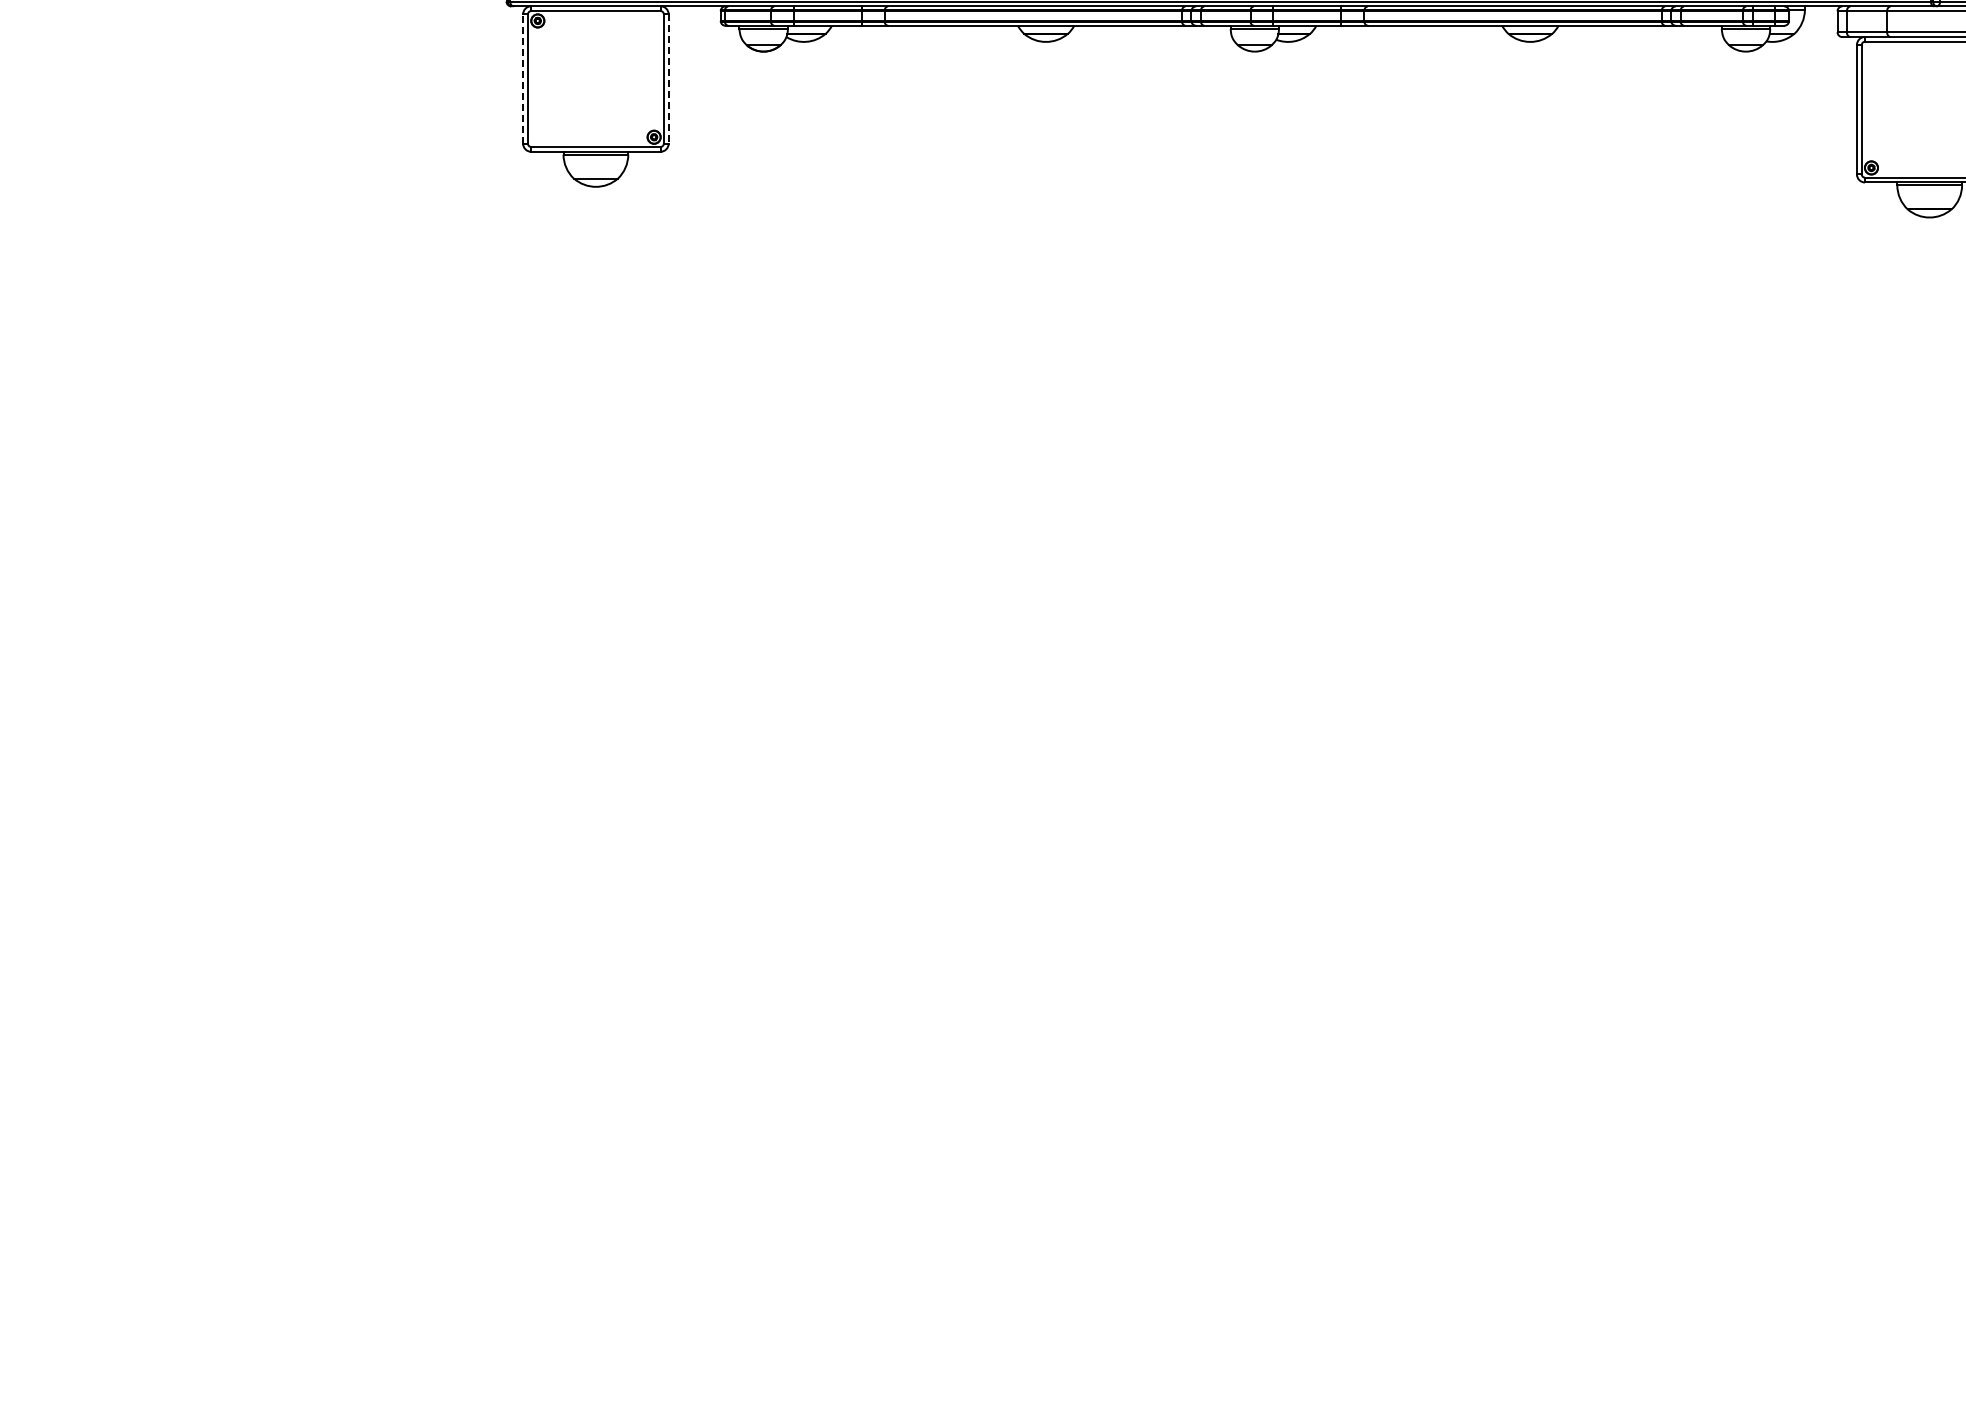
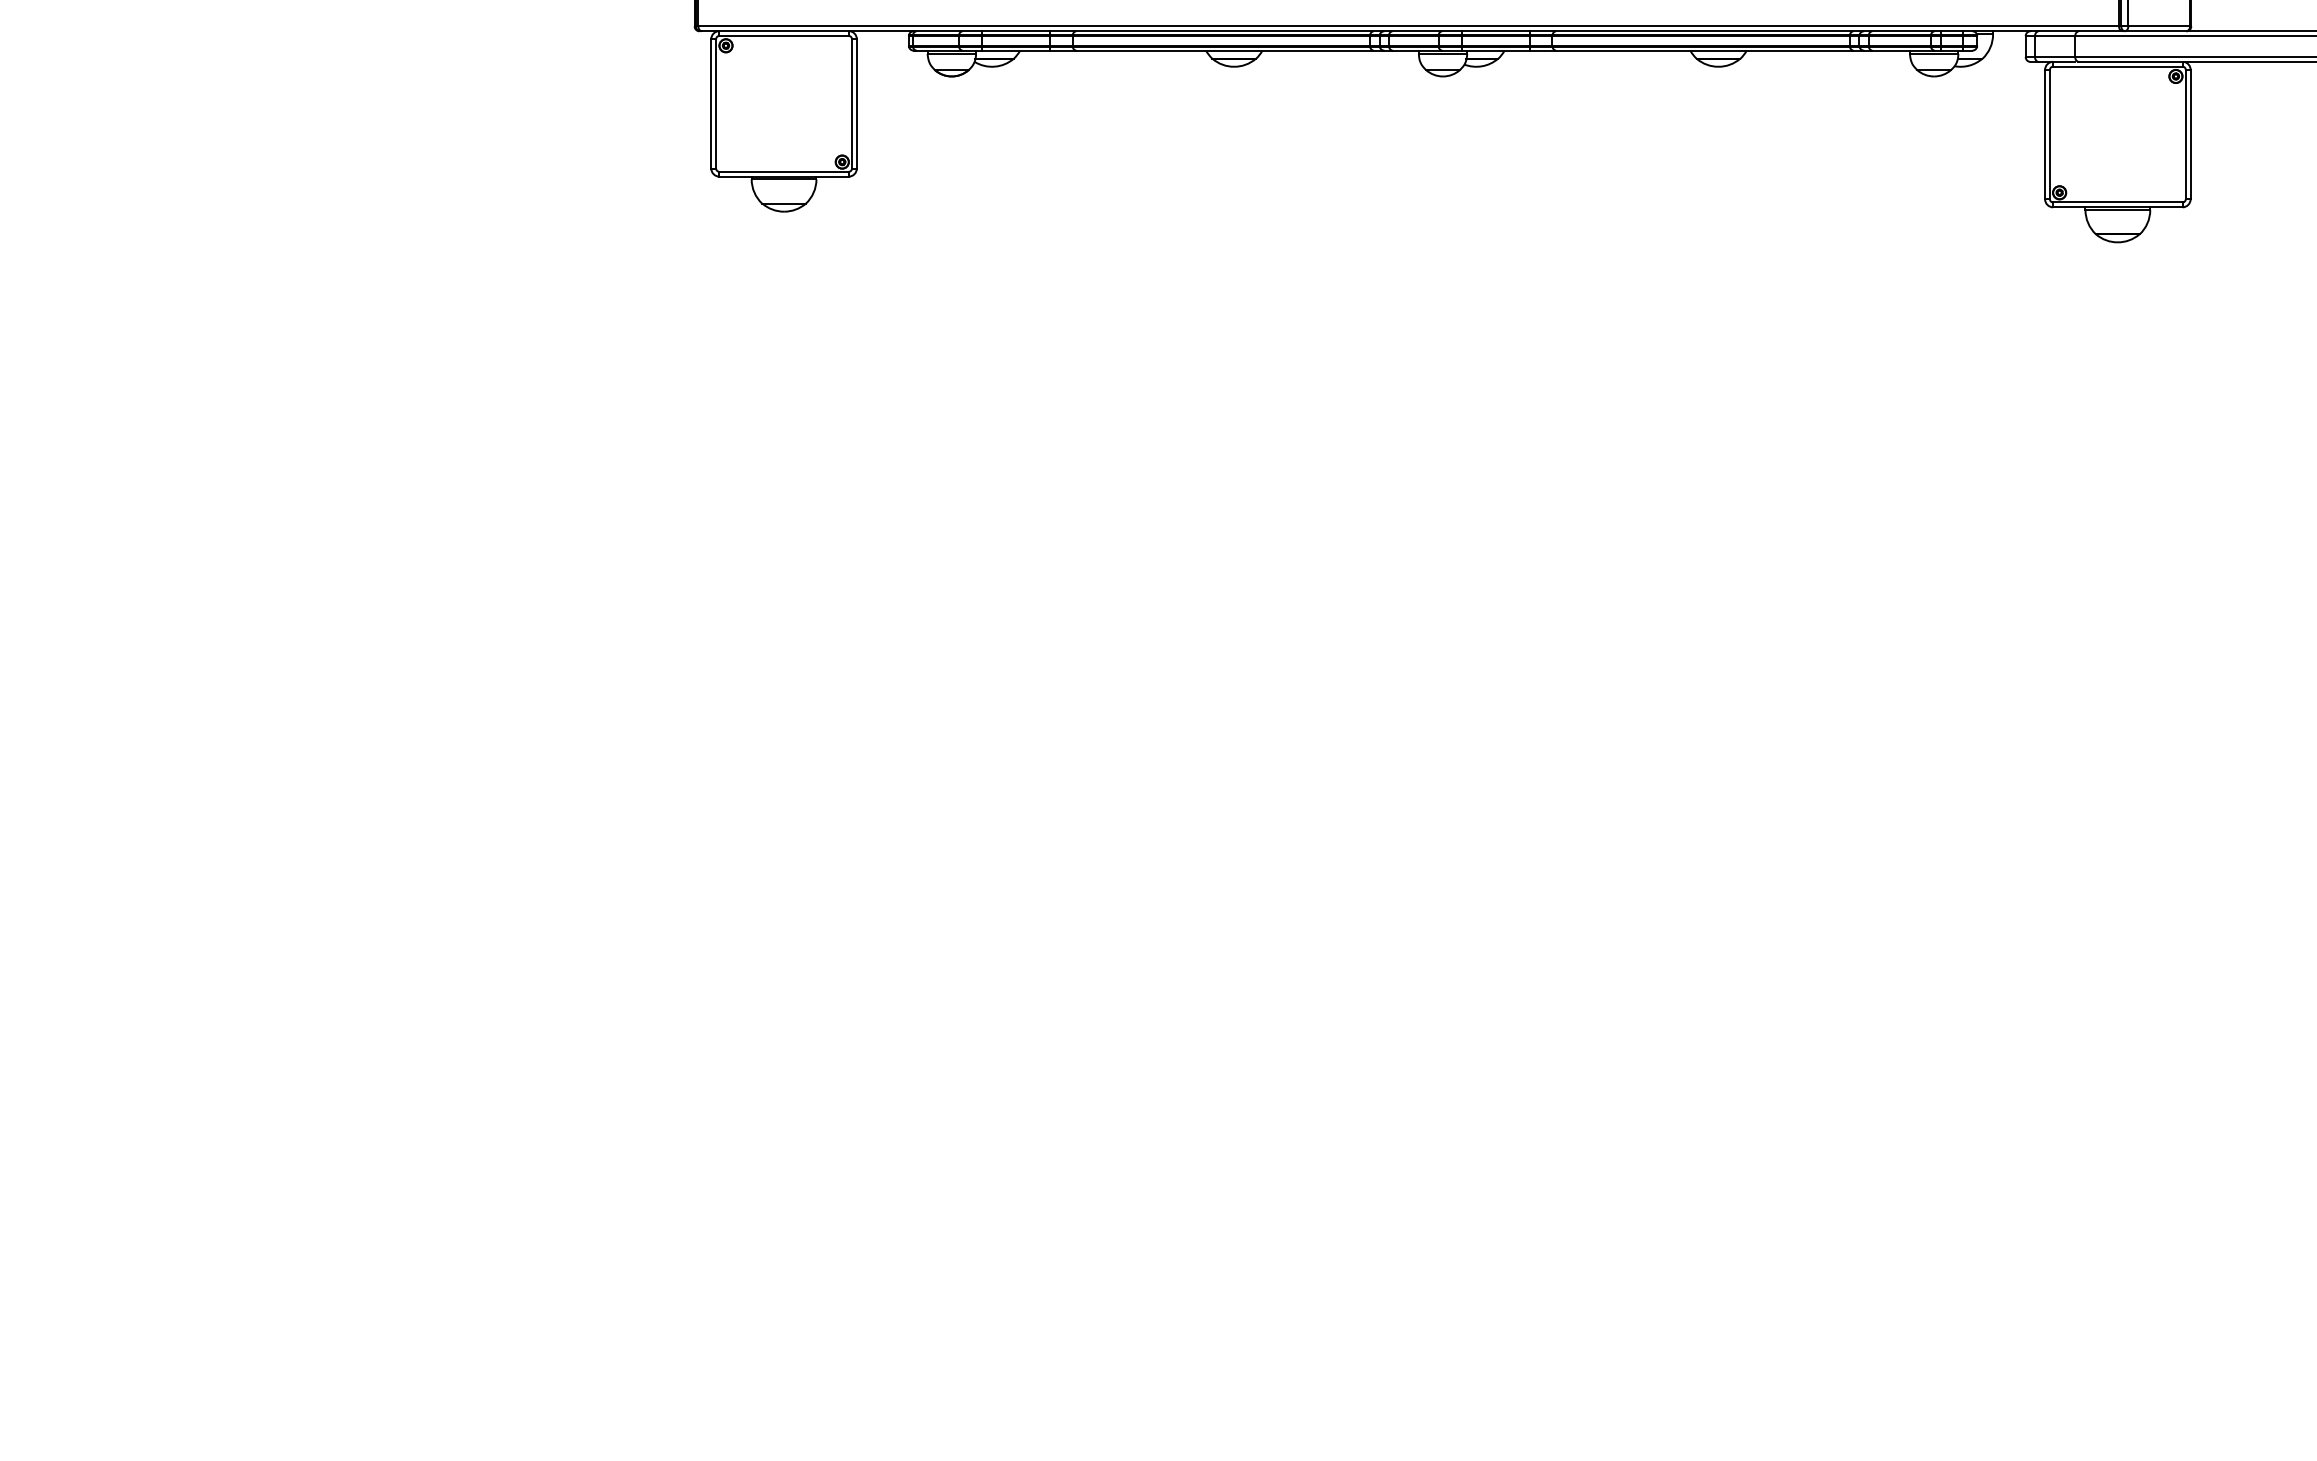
line: (523, 78) -> (711, 103), dashed -> solid
line: (668, 78) -> (856, 103), dashed -> solid

